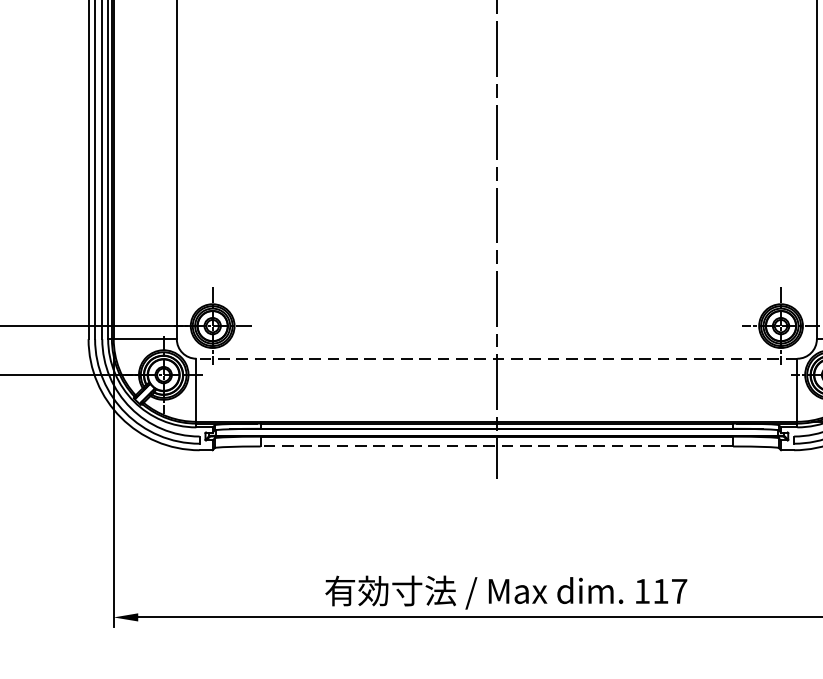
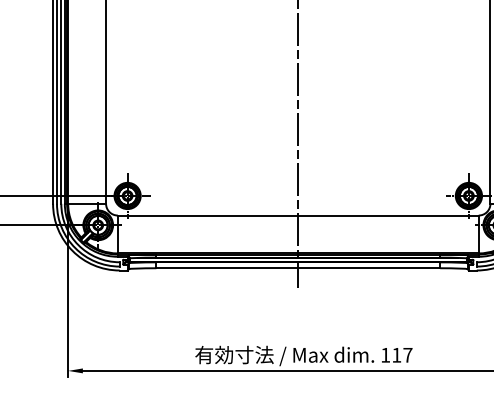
line: (495, 358) -> (297, 215), dashed -> solid
line: (497, 446) -> (298, 268), dashed -> solid

